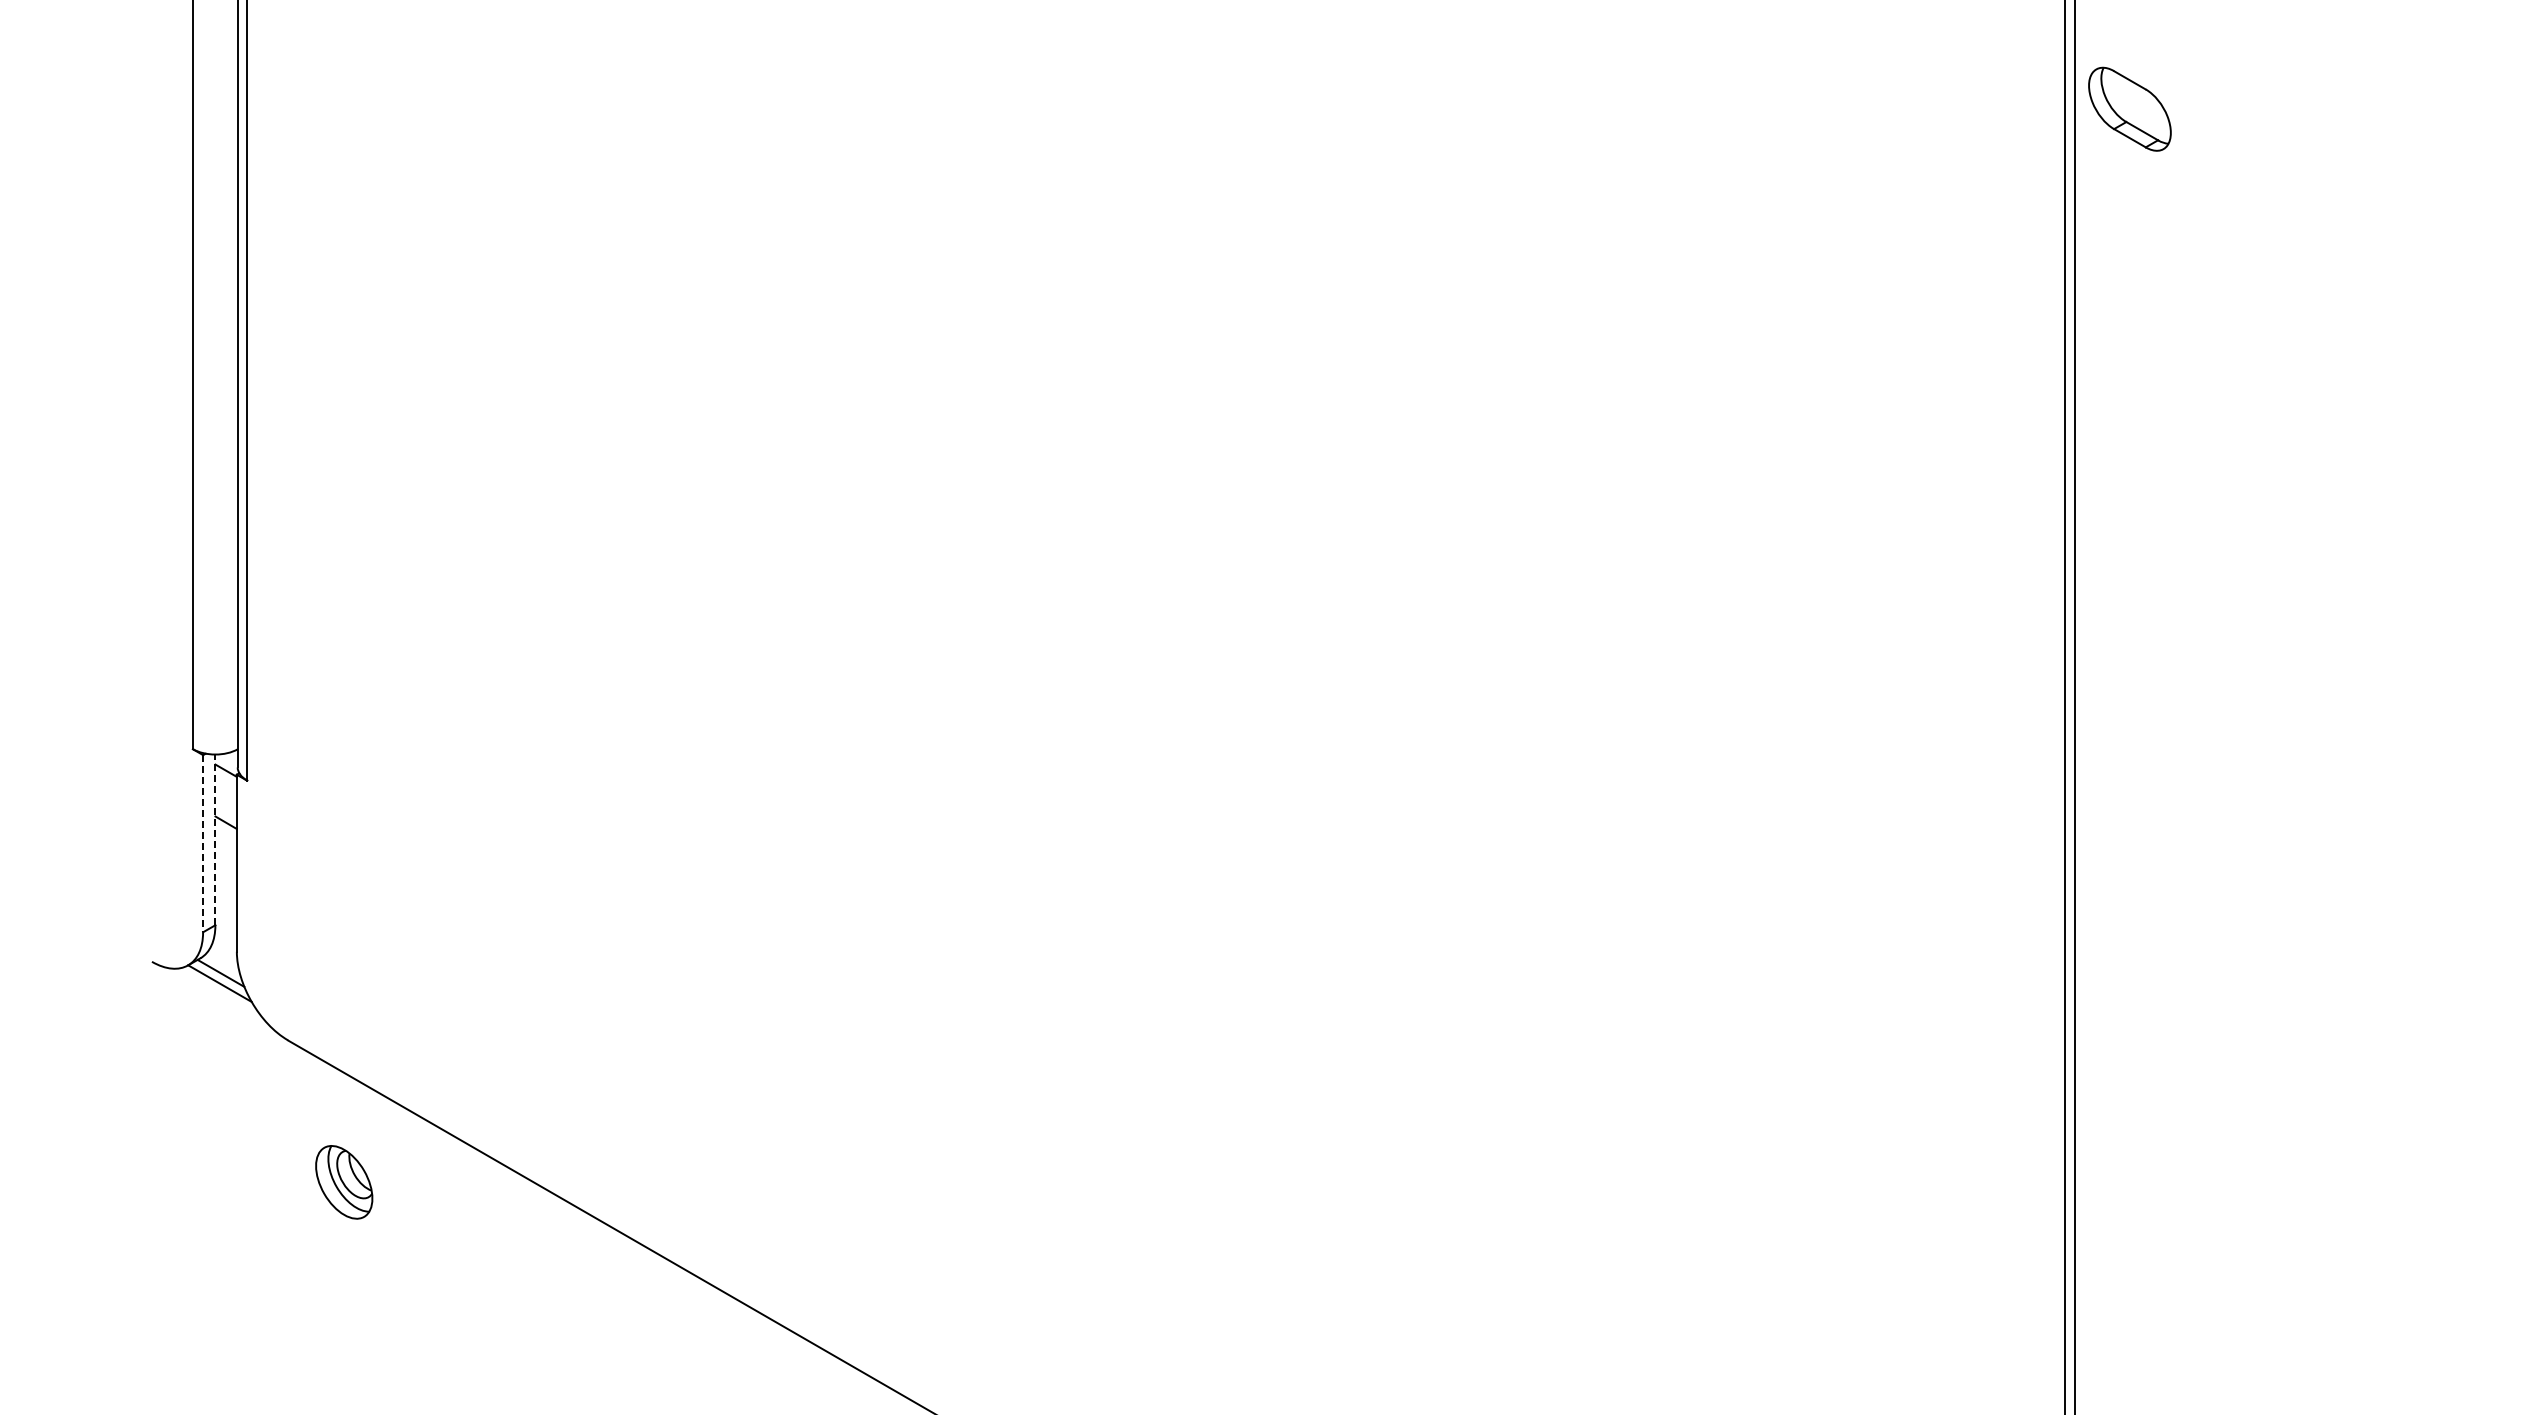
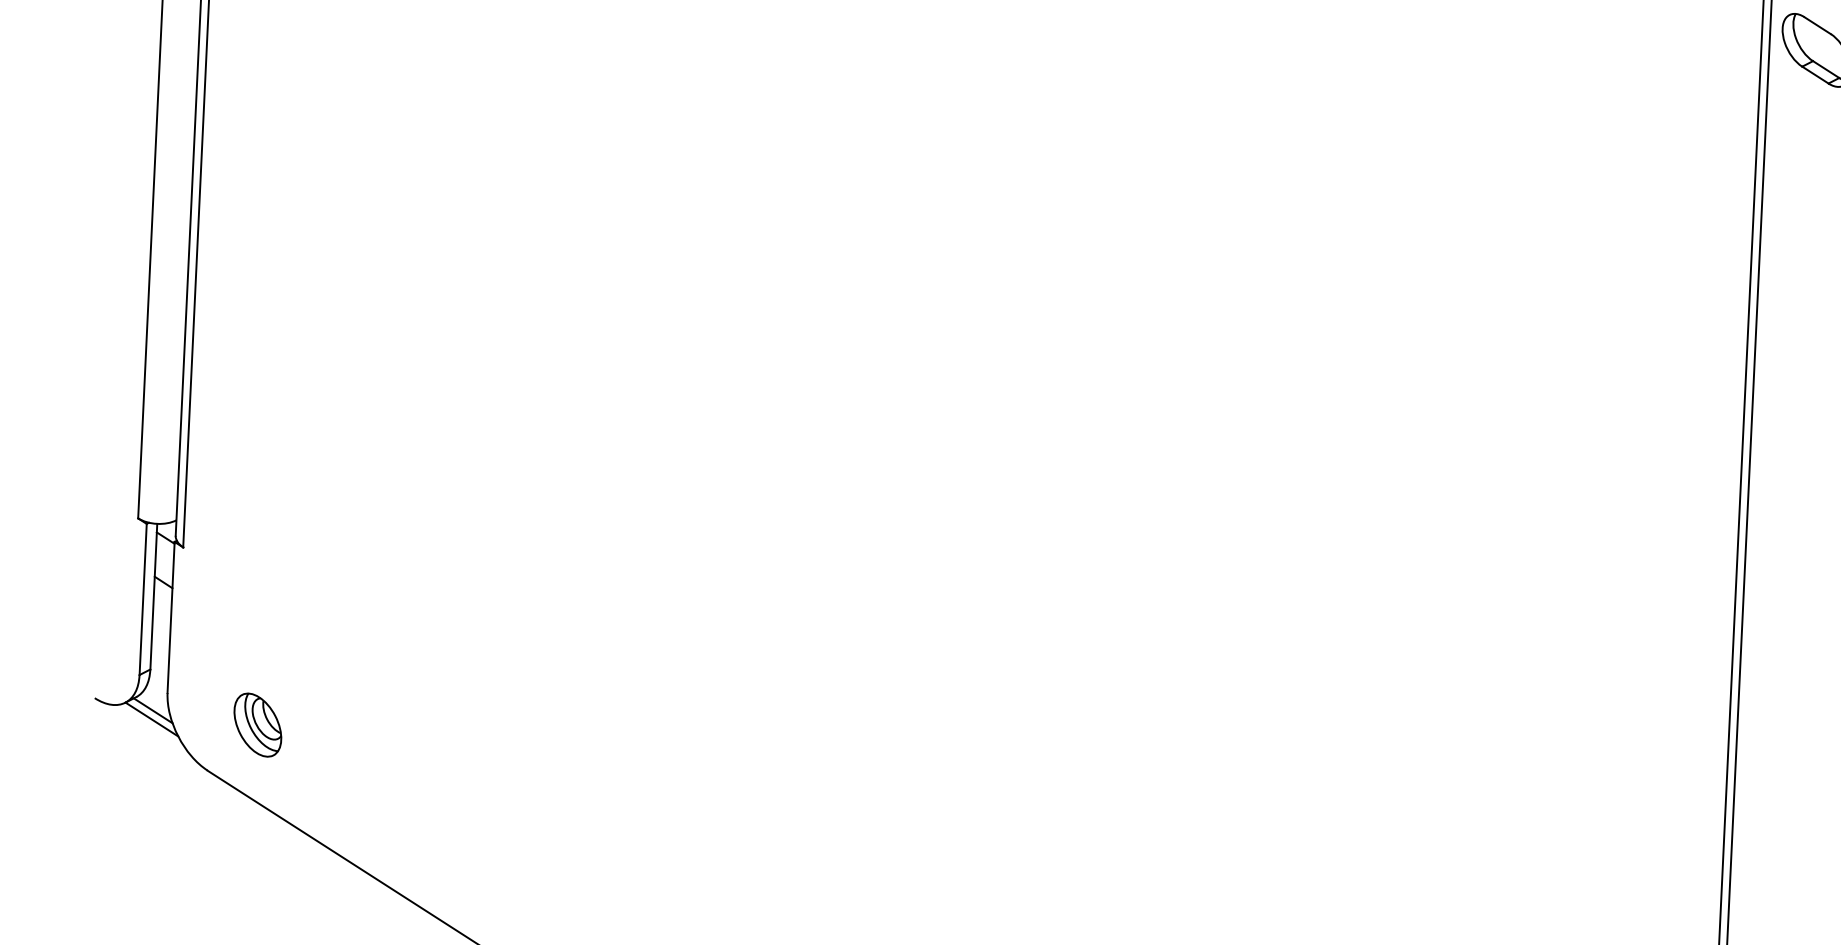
line: (215, 839) -> (153, 596), dashed -> solid
line: (203, 843) -> (143, 599), dashed -> solid
part: (344, 1182) -> (258, 725), moved

